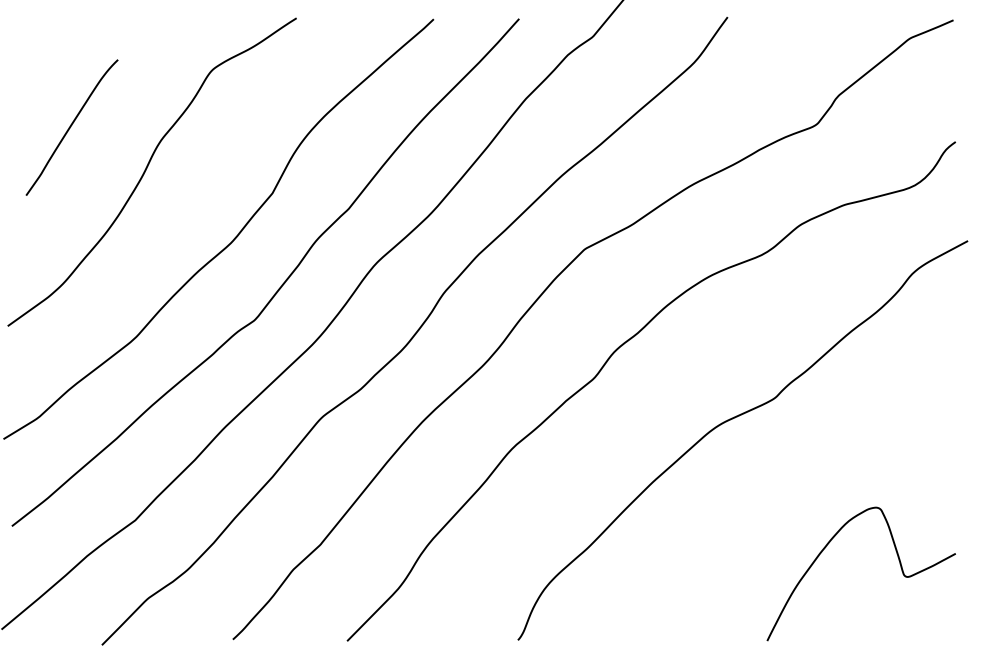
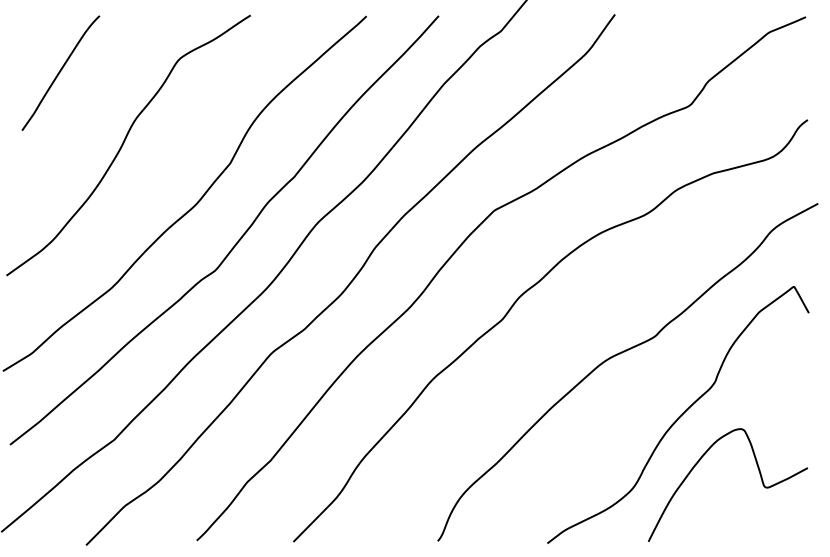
curve: (71, 126) -> (60, 72), moved
curve: (804, 491) -> (680, 415), added

